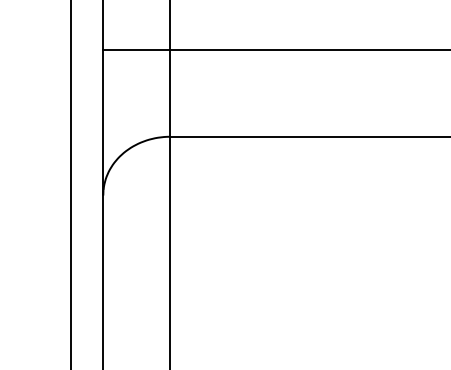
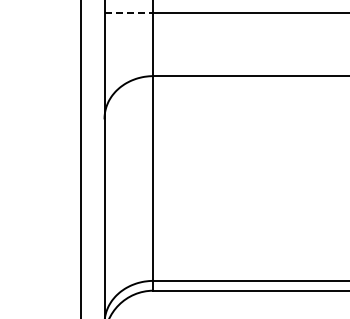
line: (137, 49) -> (129, 12), solid -> dashed

